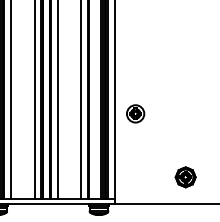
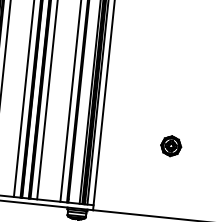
part: (135, 113) -> (123, 122), removed
part: (185, 177) -> (170, 146), moved

